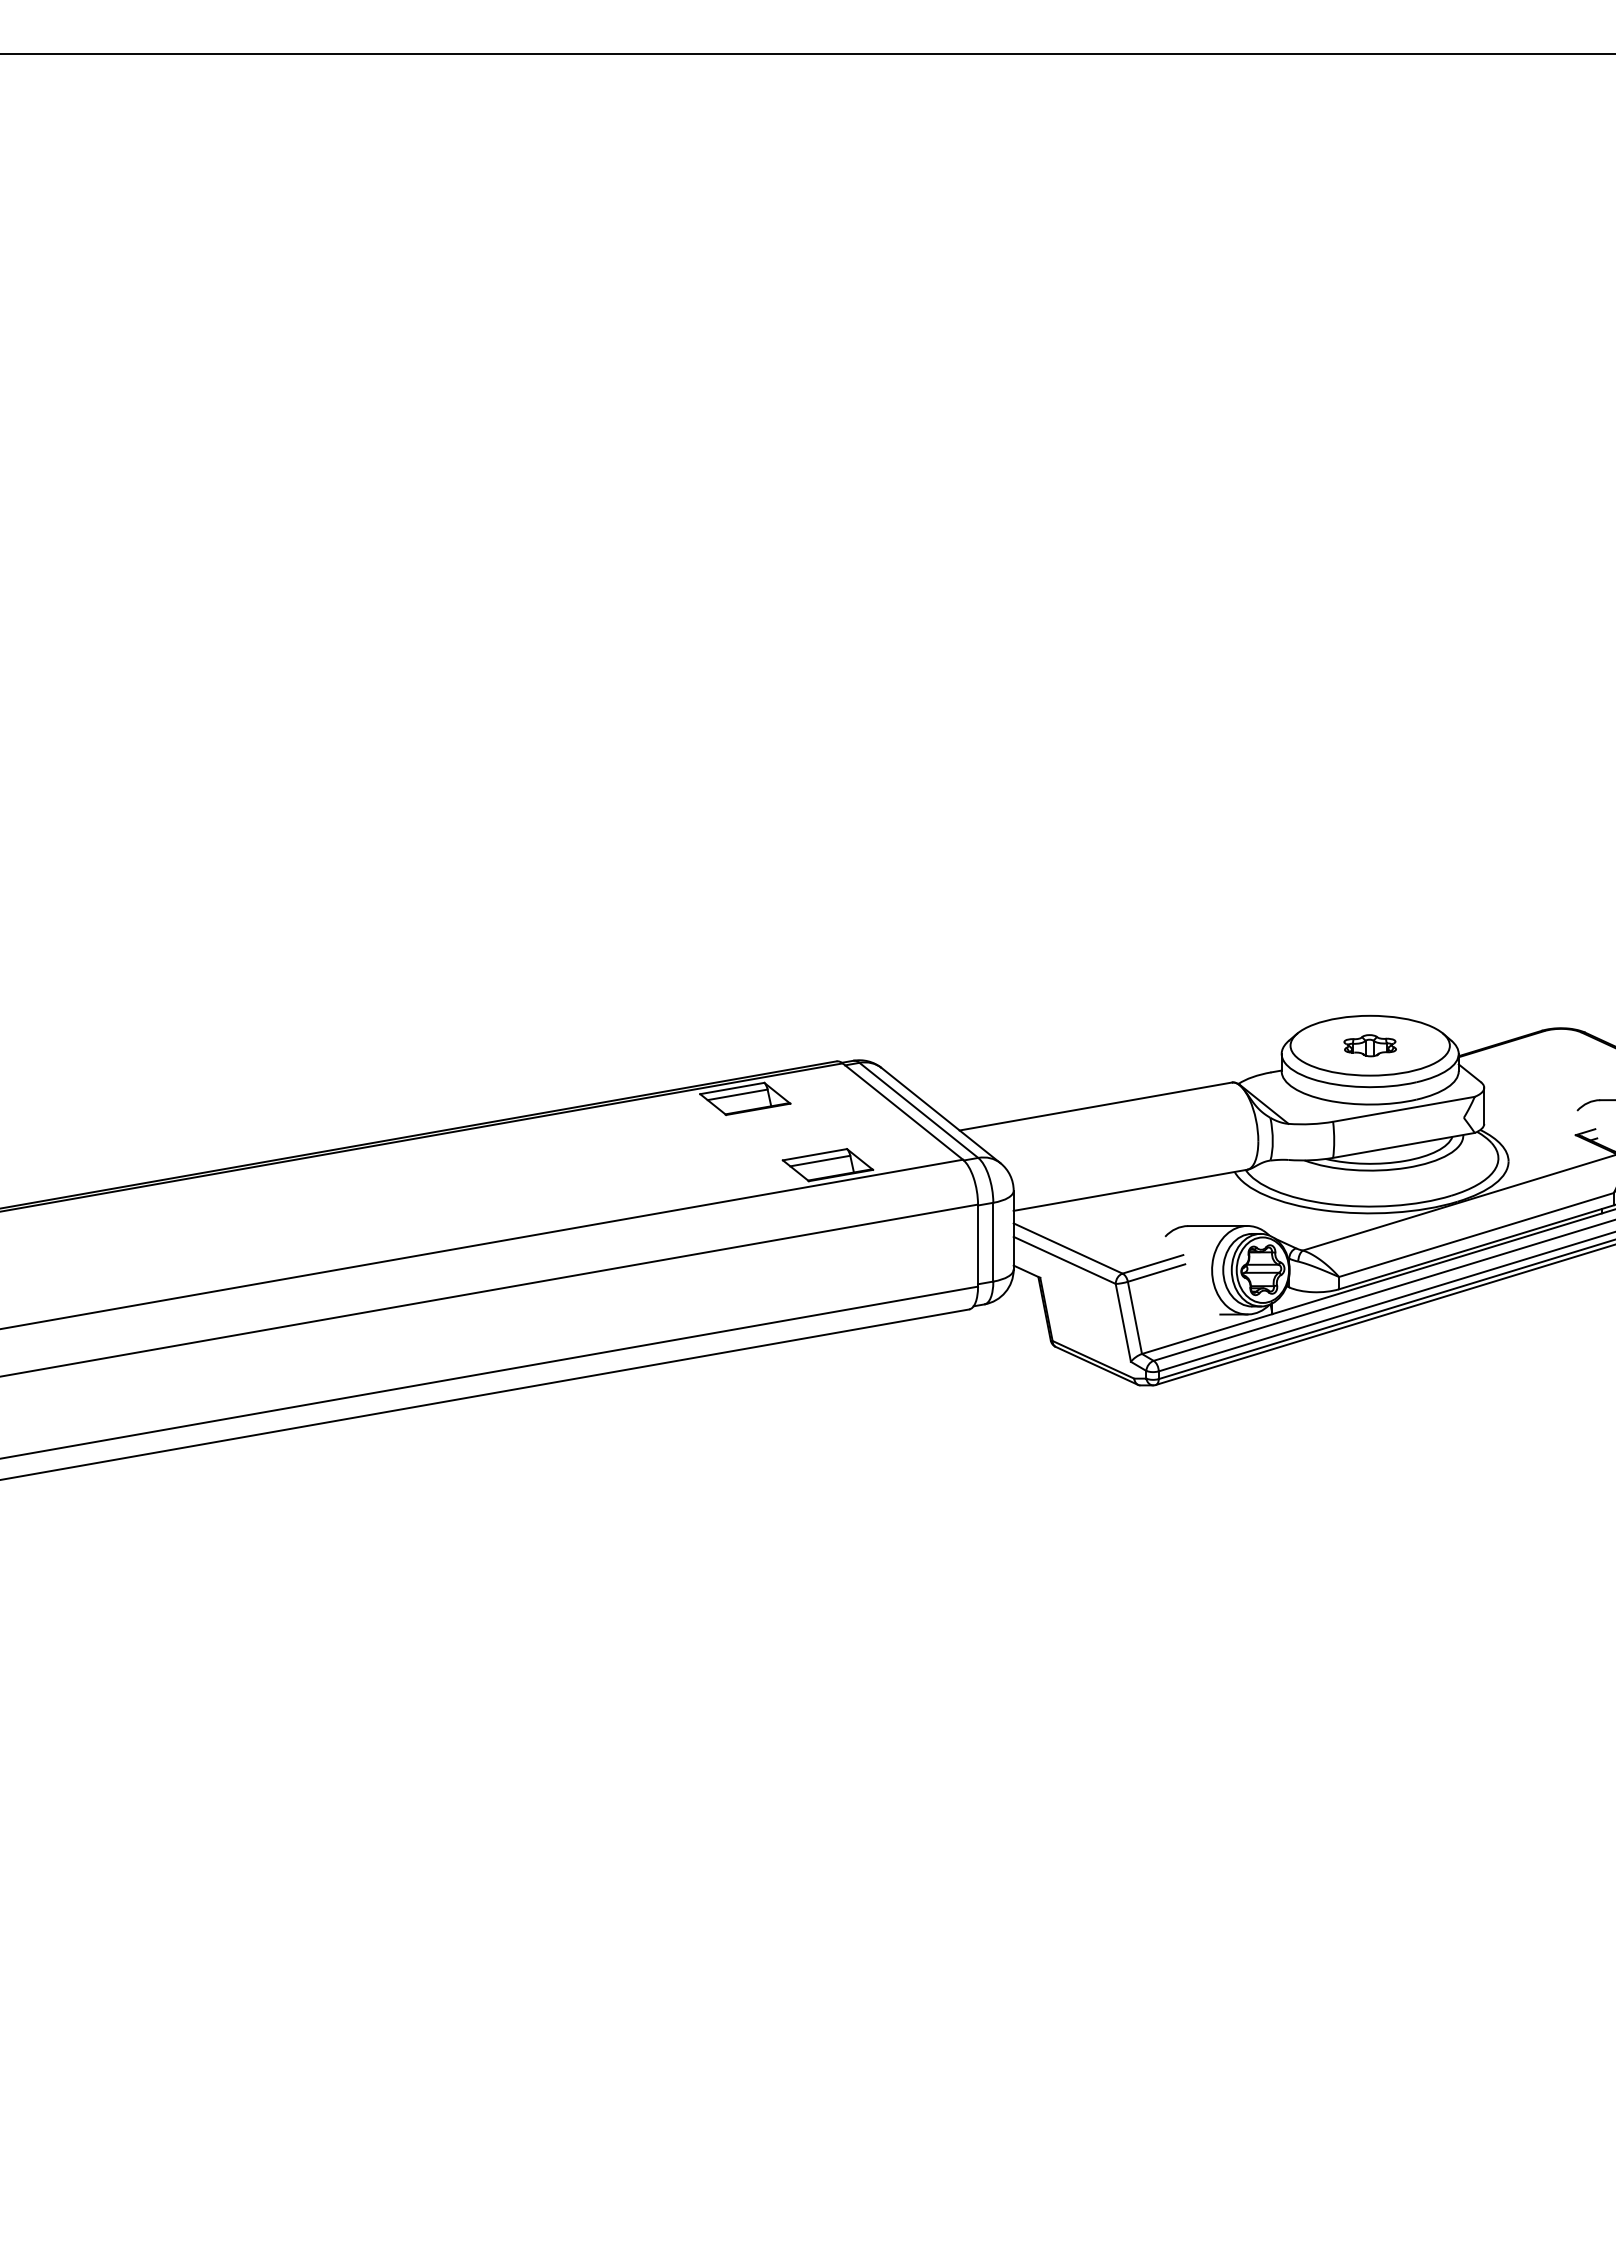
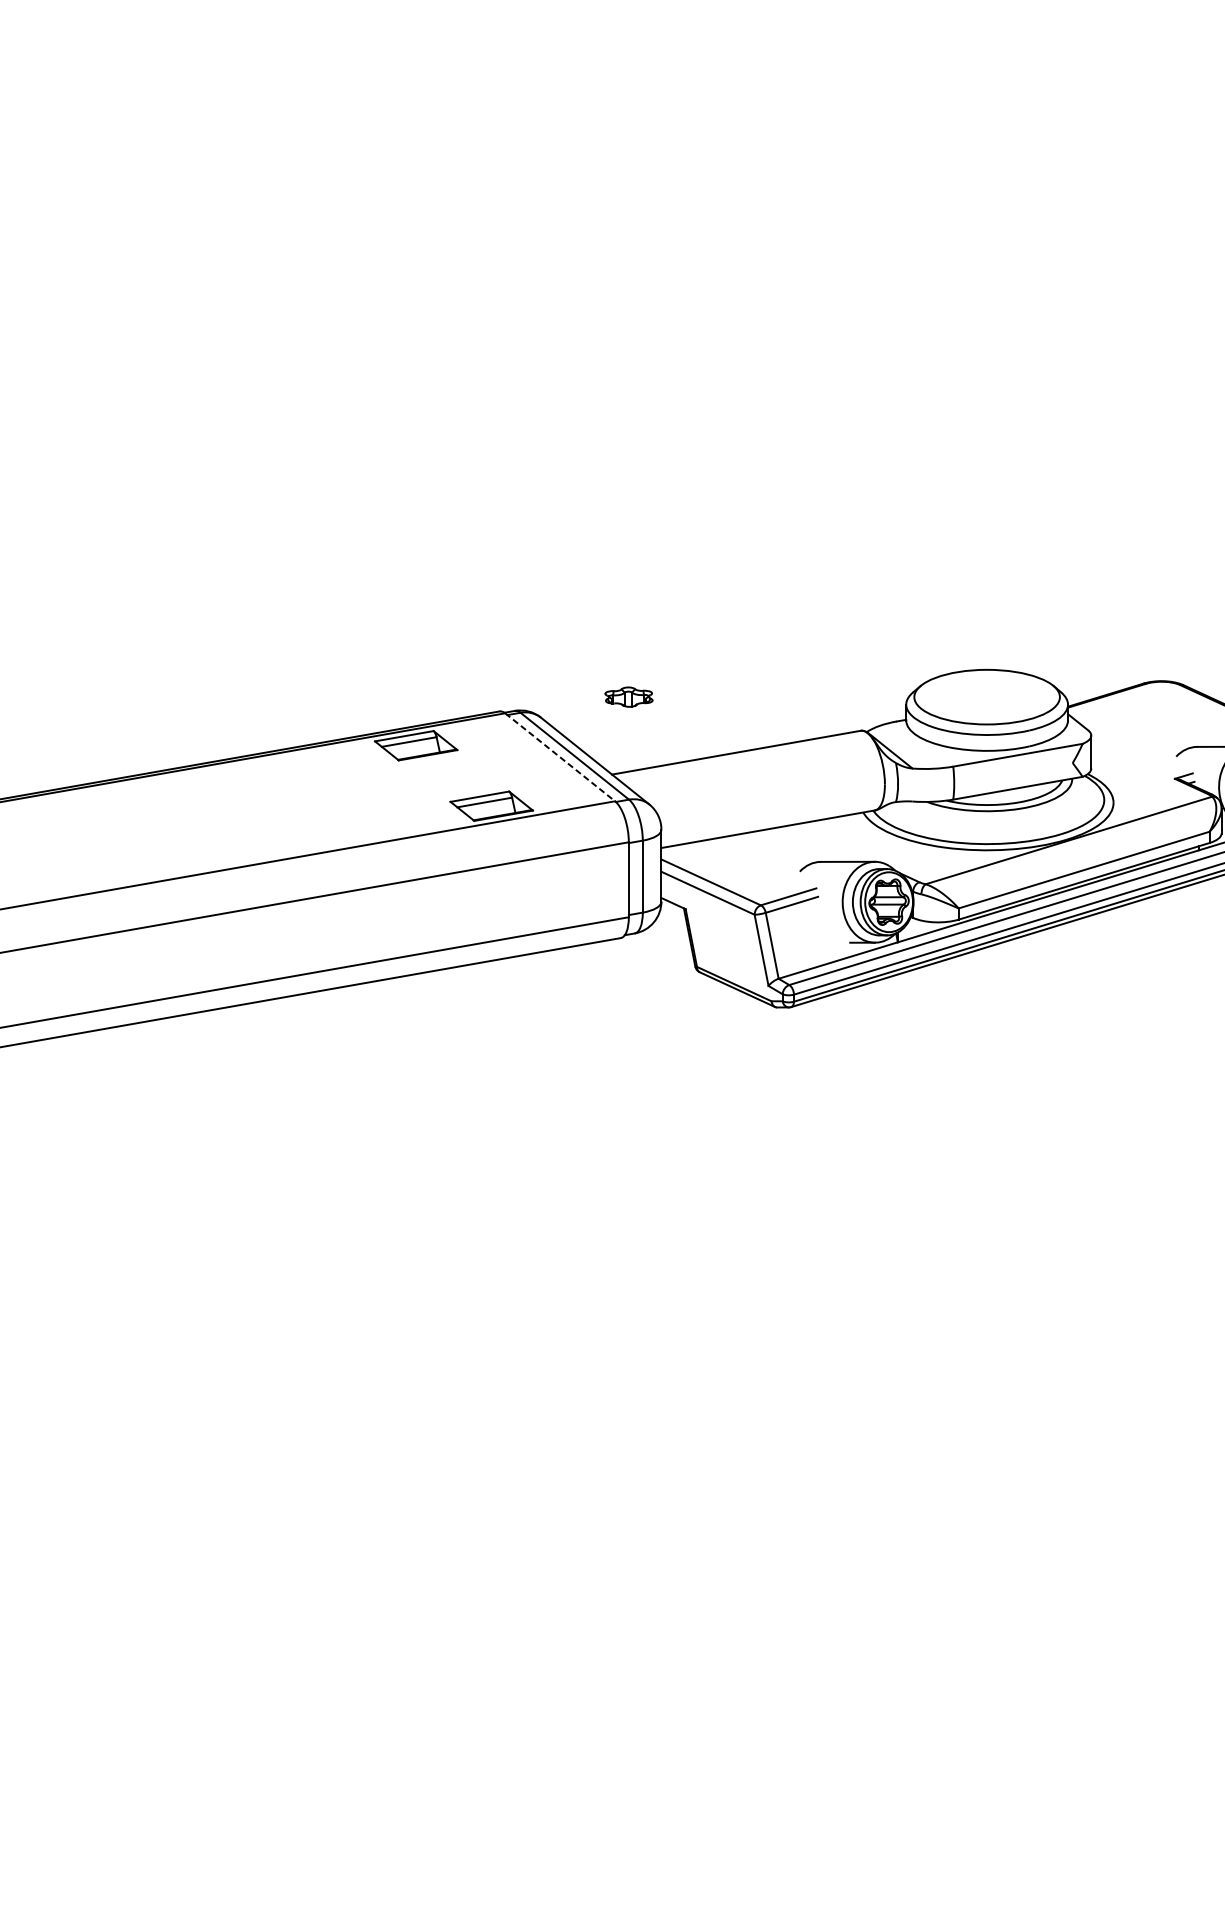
part: (1369, 1045) -> (628, 696), moved
line: (903, 1111) -> (560, 757), solid -> dashed

